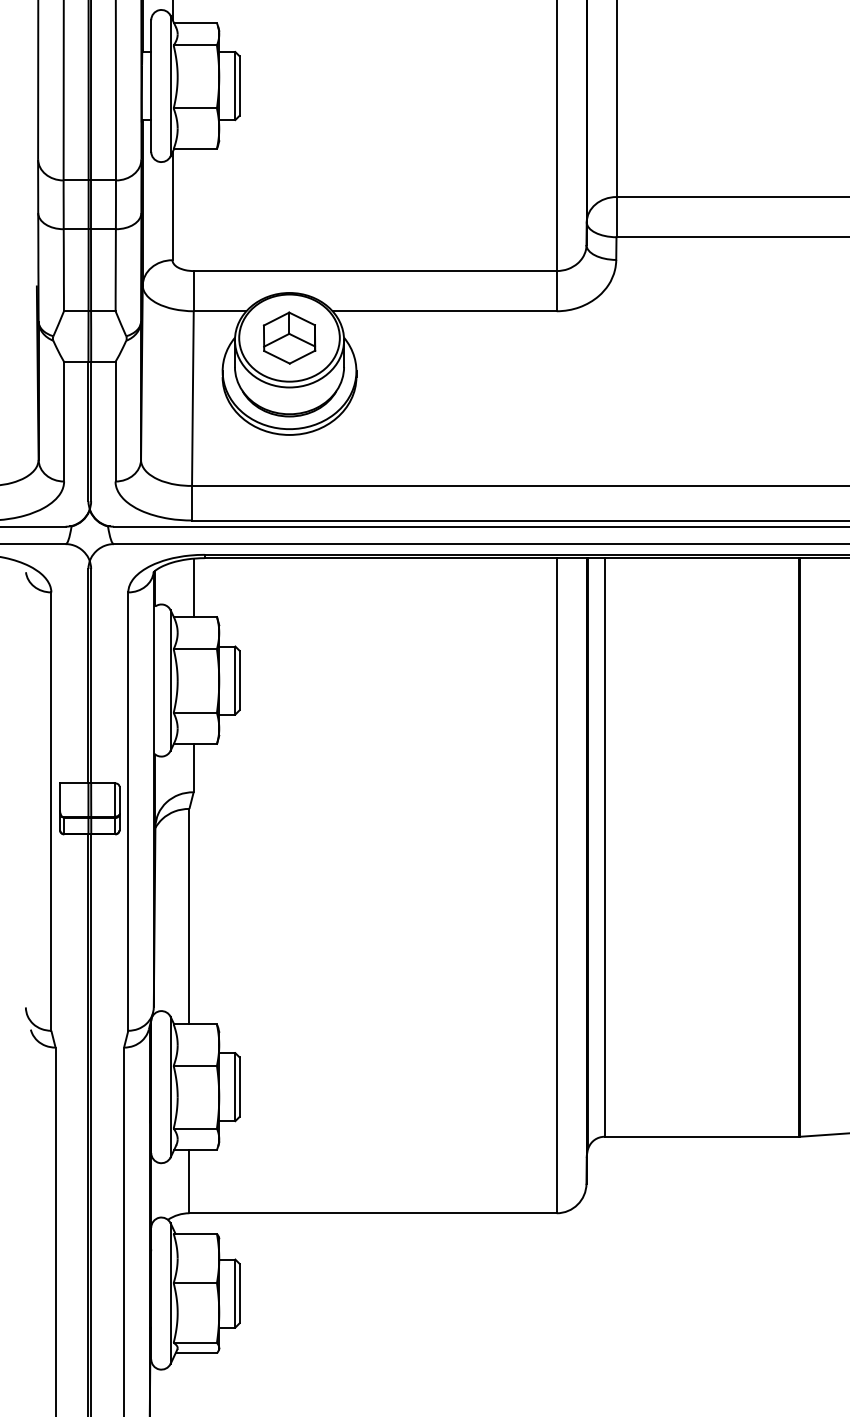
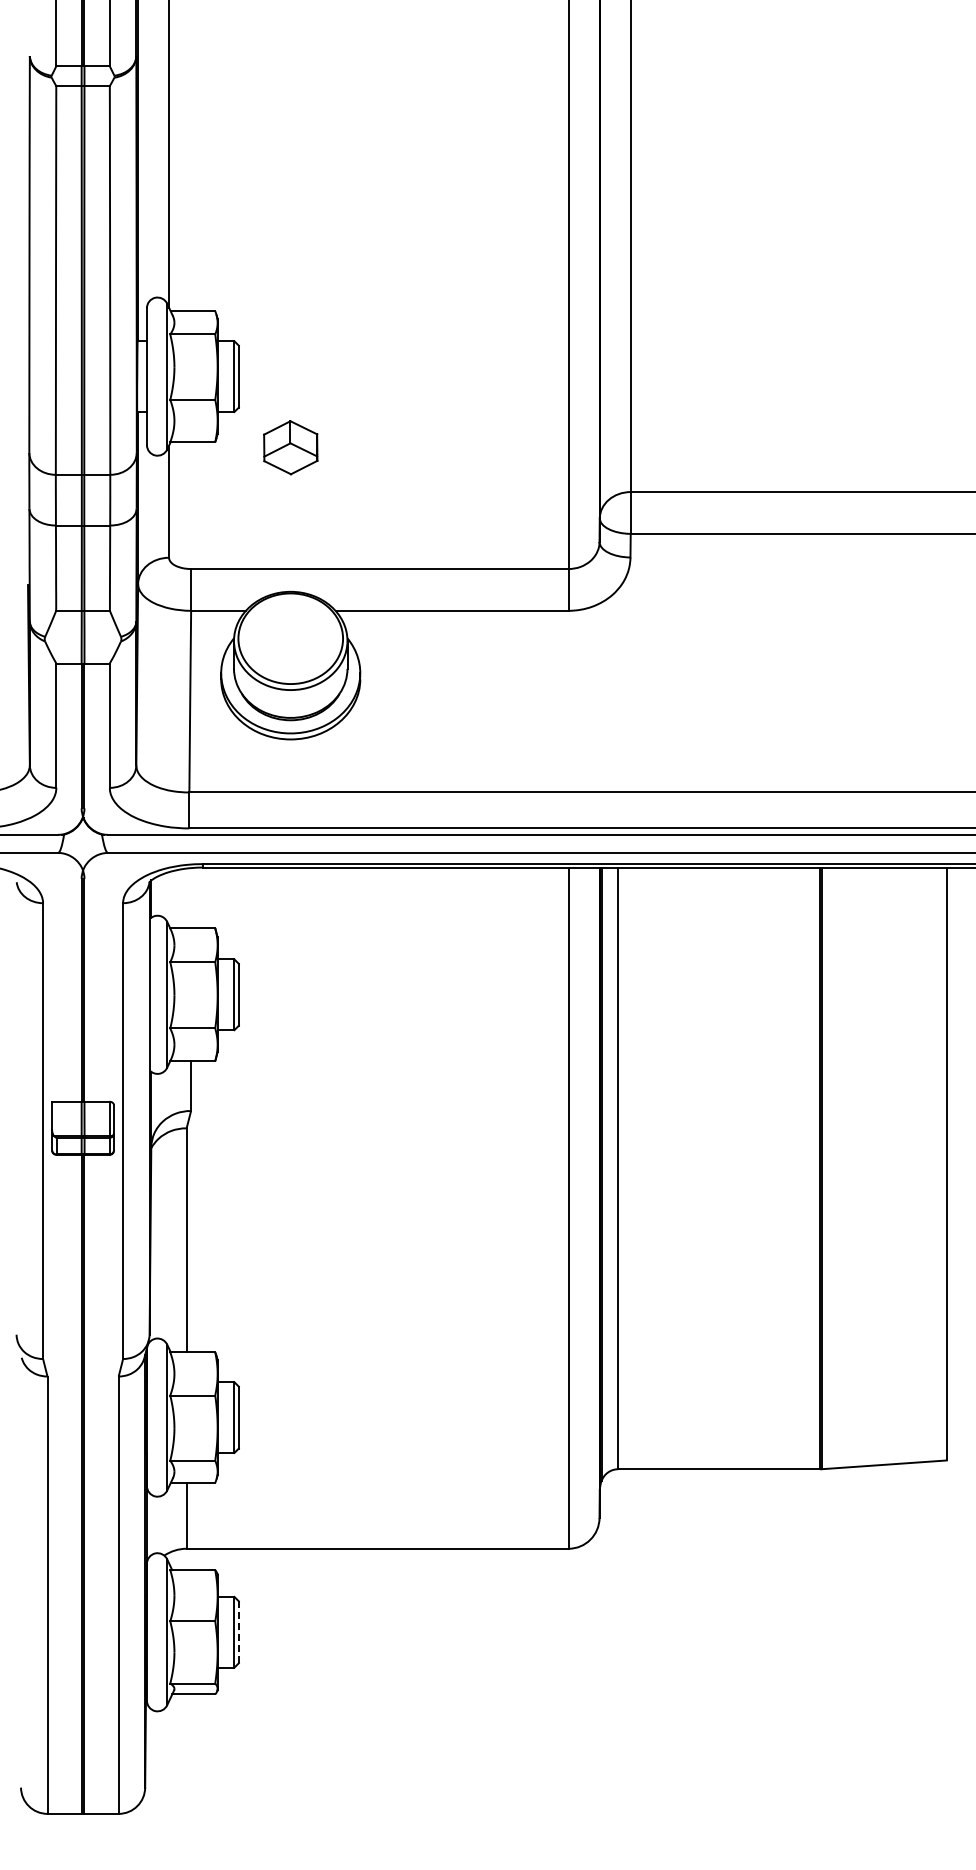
part: (289, 337) -> (290, 447), moved
line: (194, 587) -> (191, 898), removed
line: (239, 1293) -> (238, 1632), solid -> dashed

